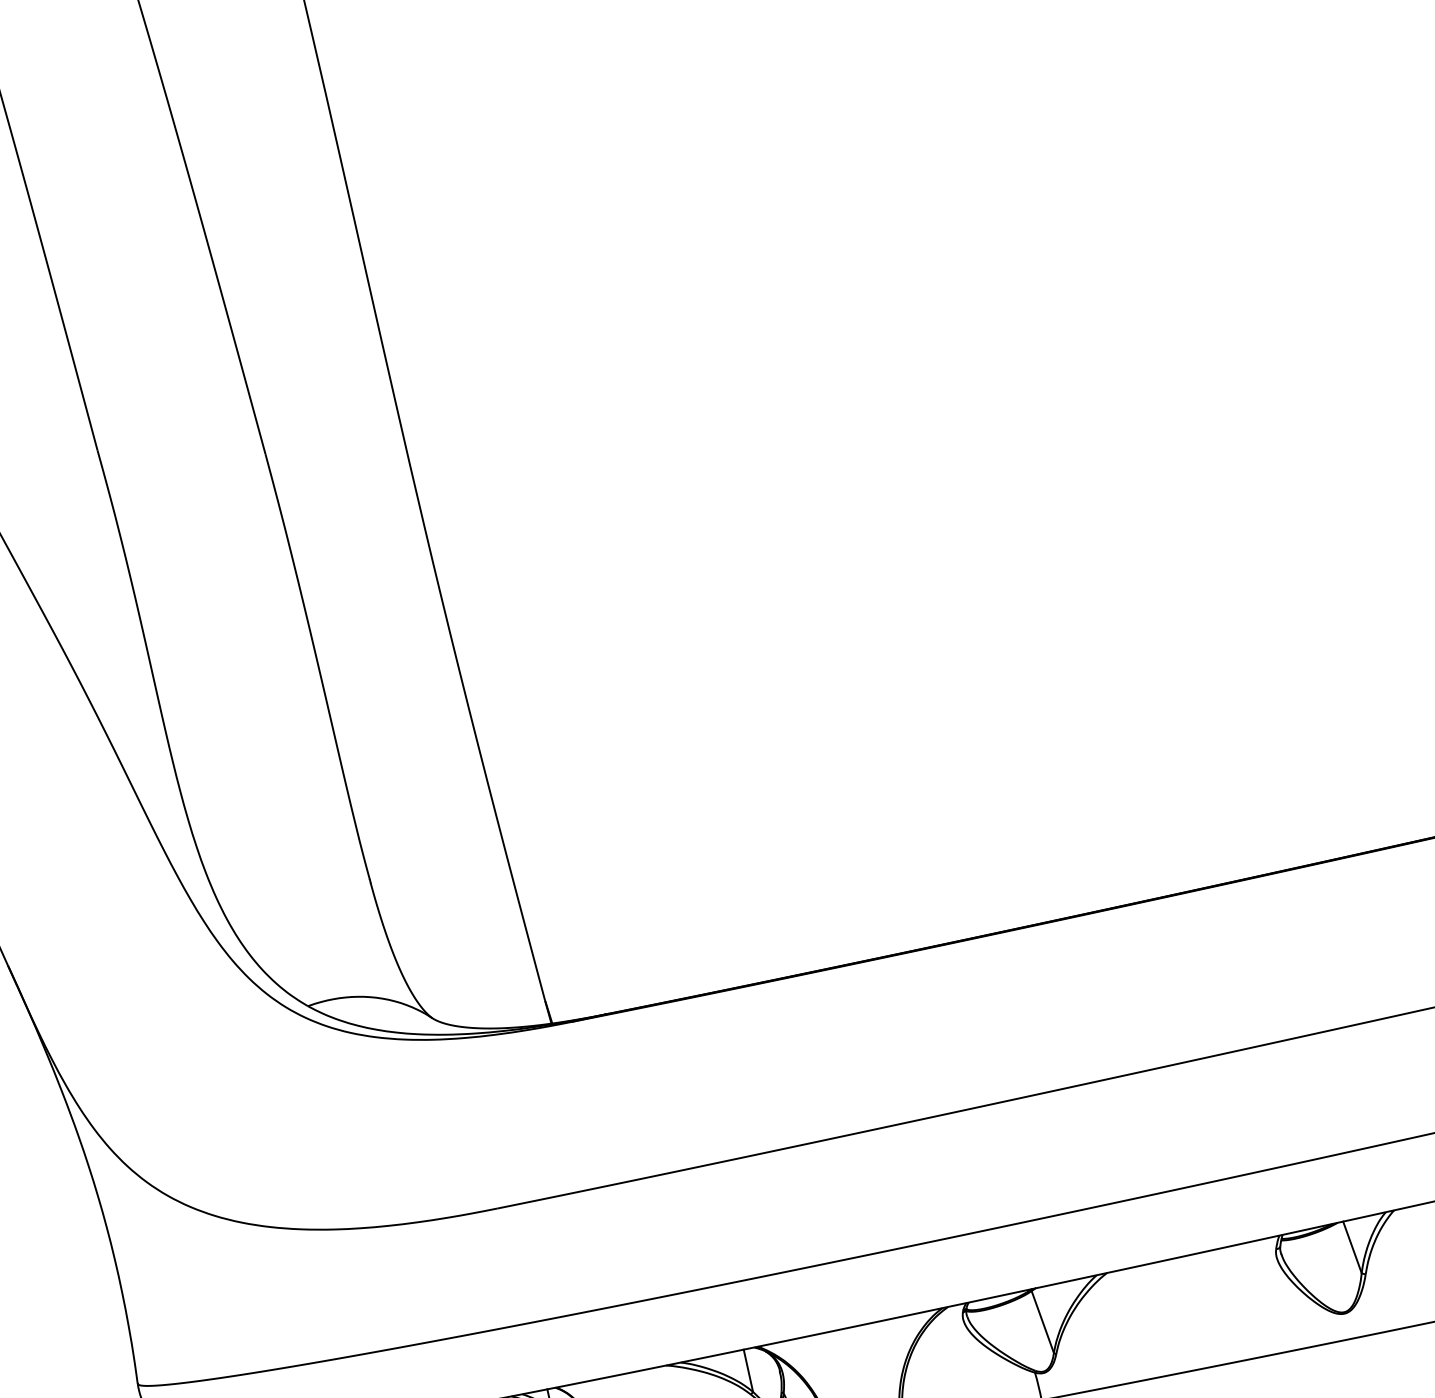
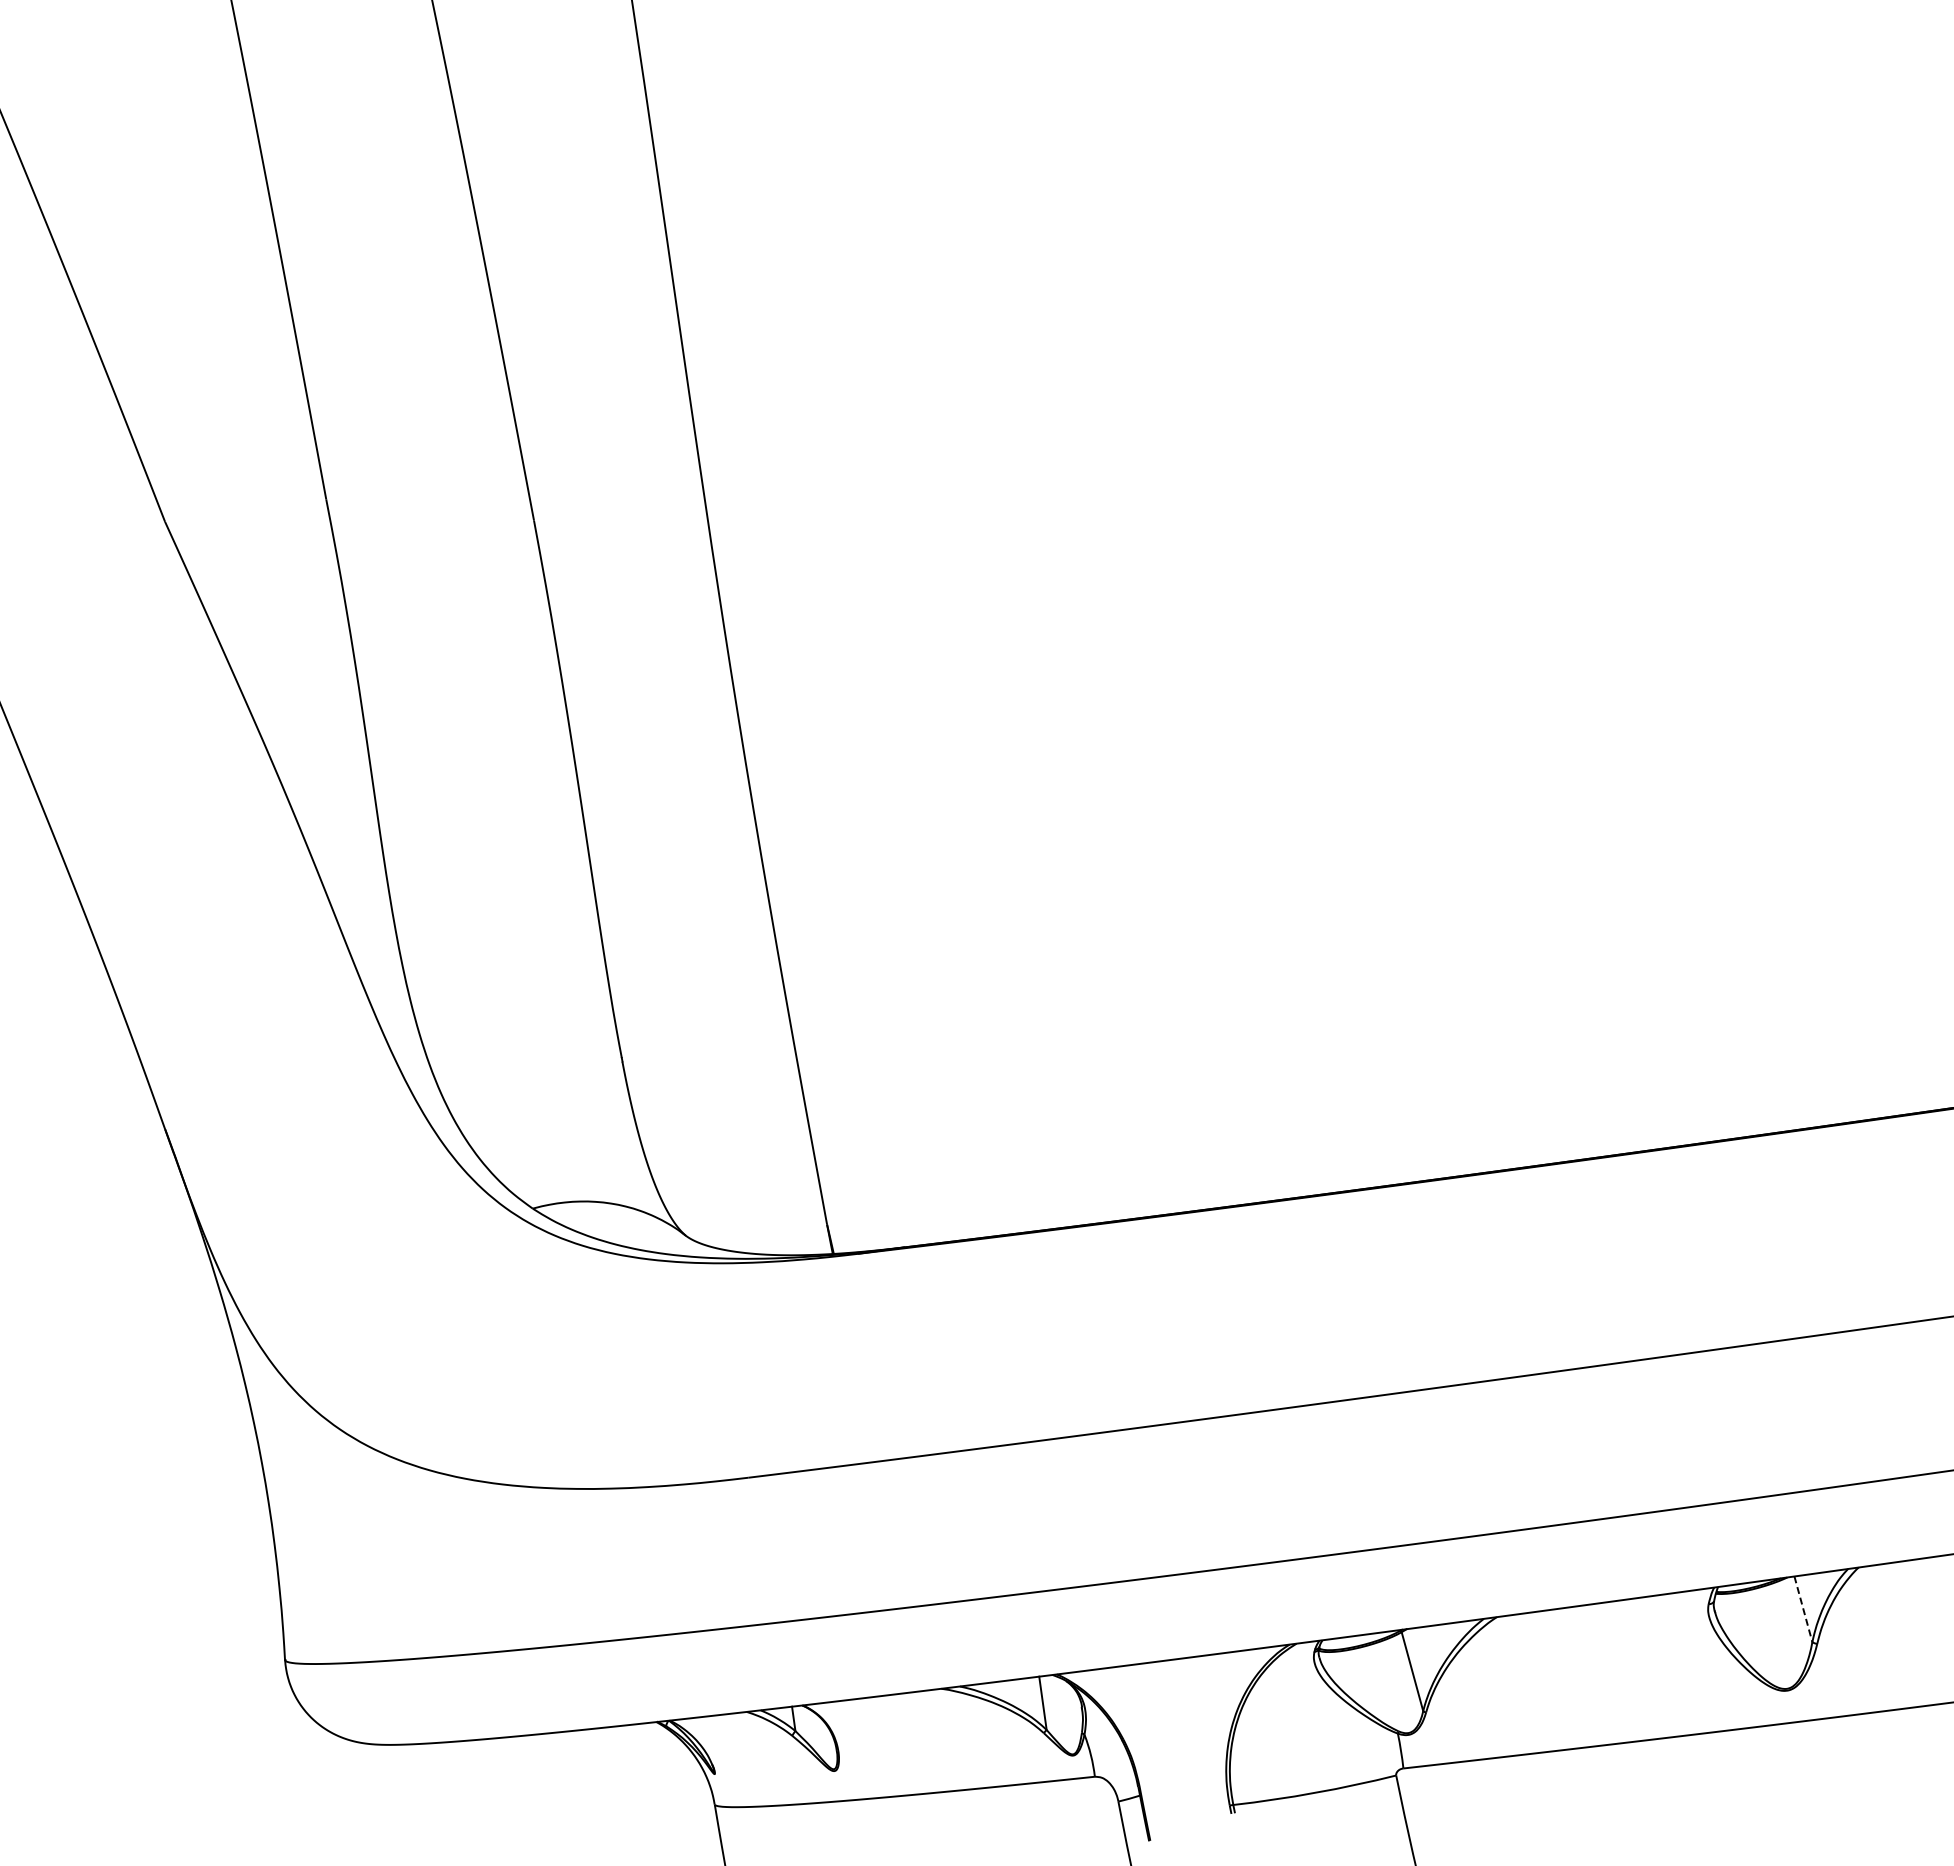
line: (1352, 1247) -> (1803, 1609), solid -> dashed

